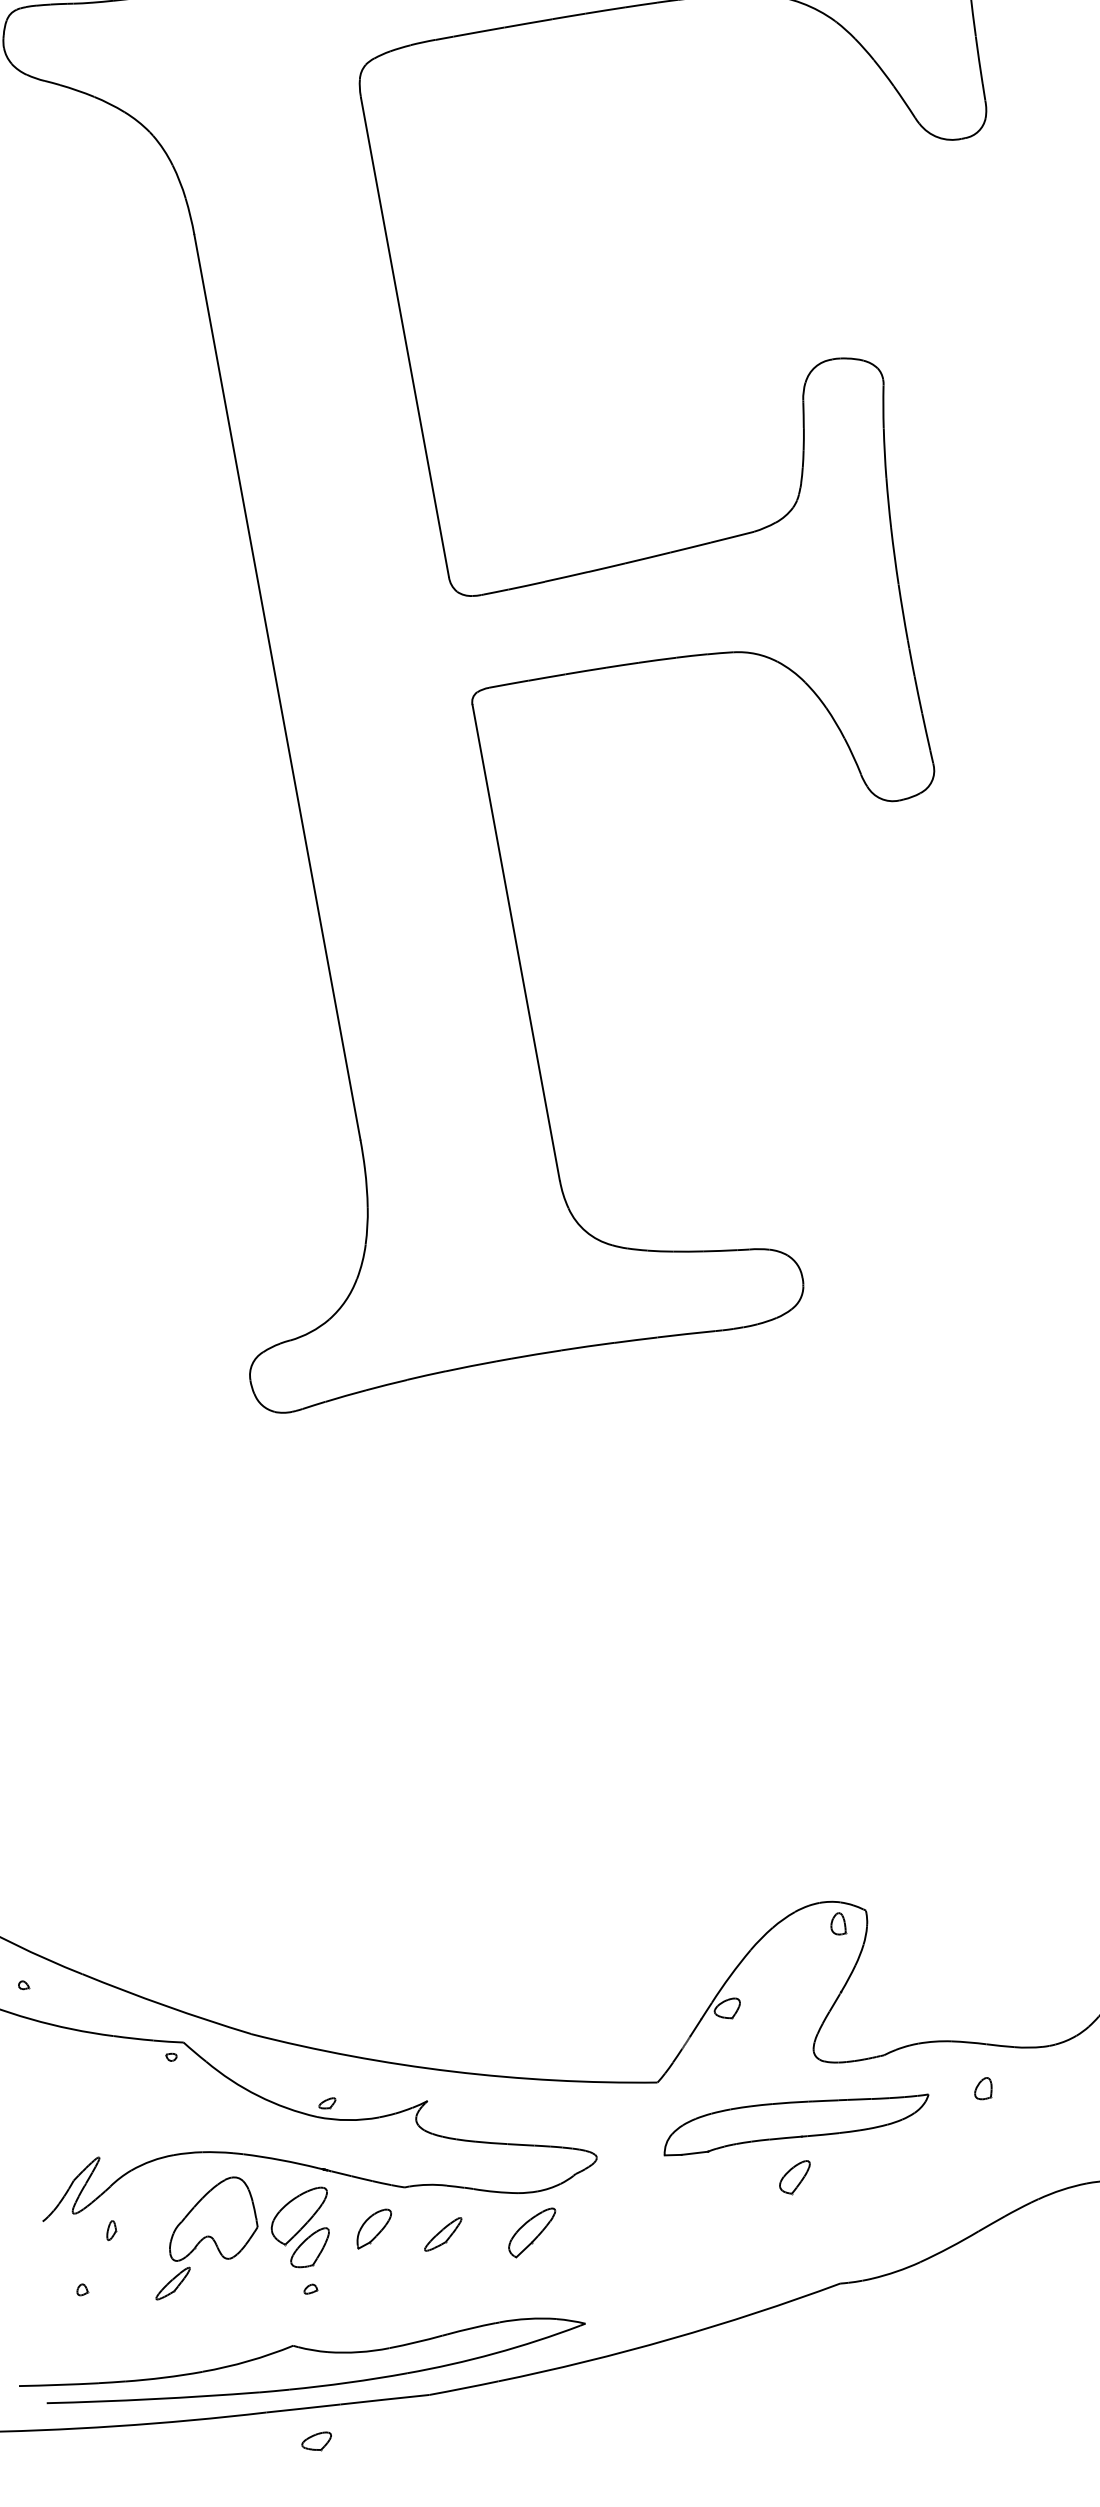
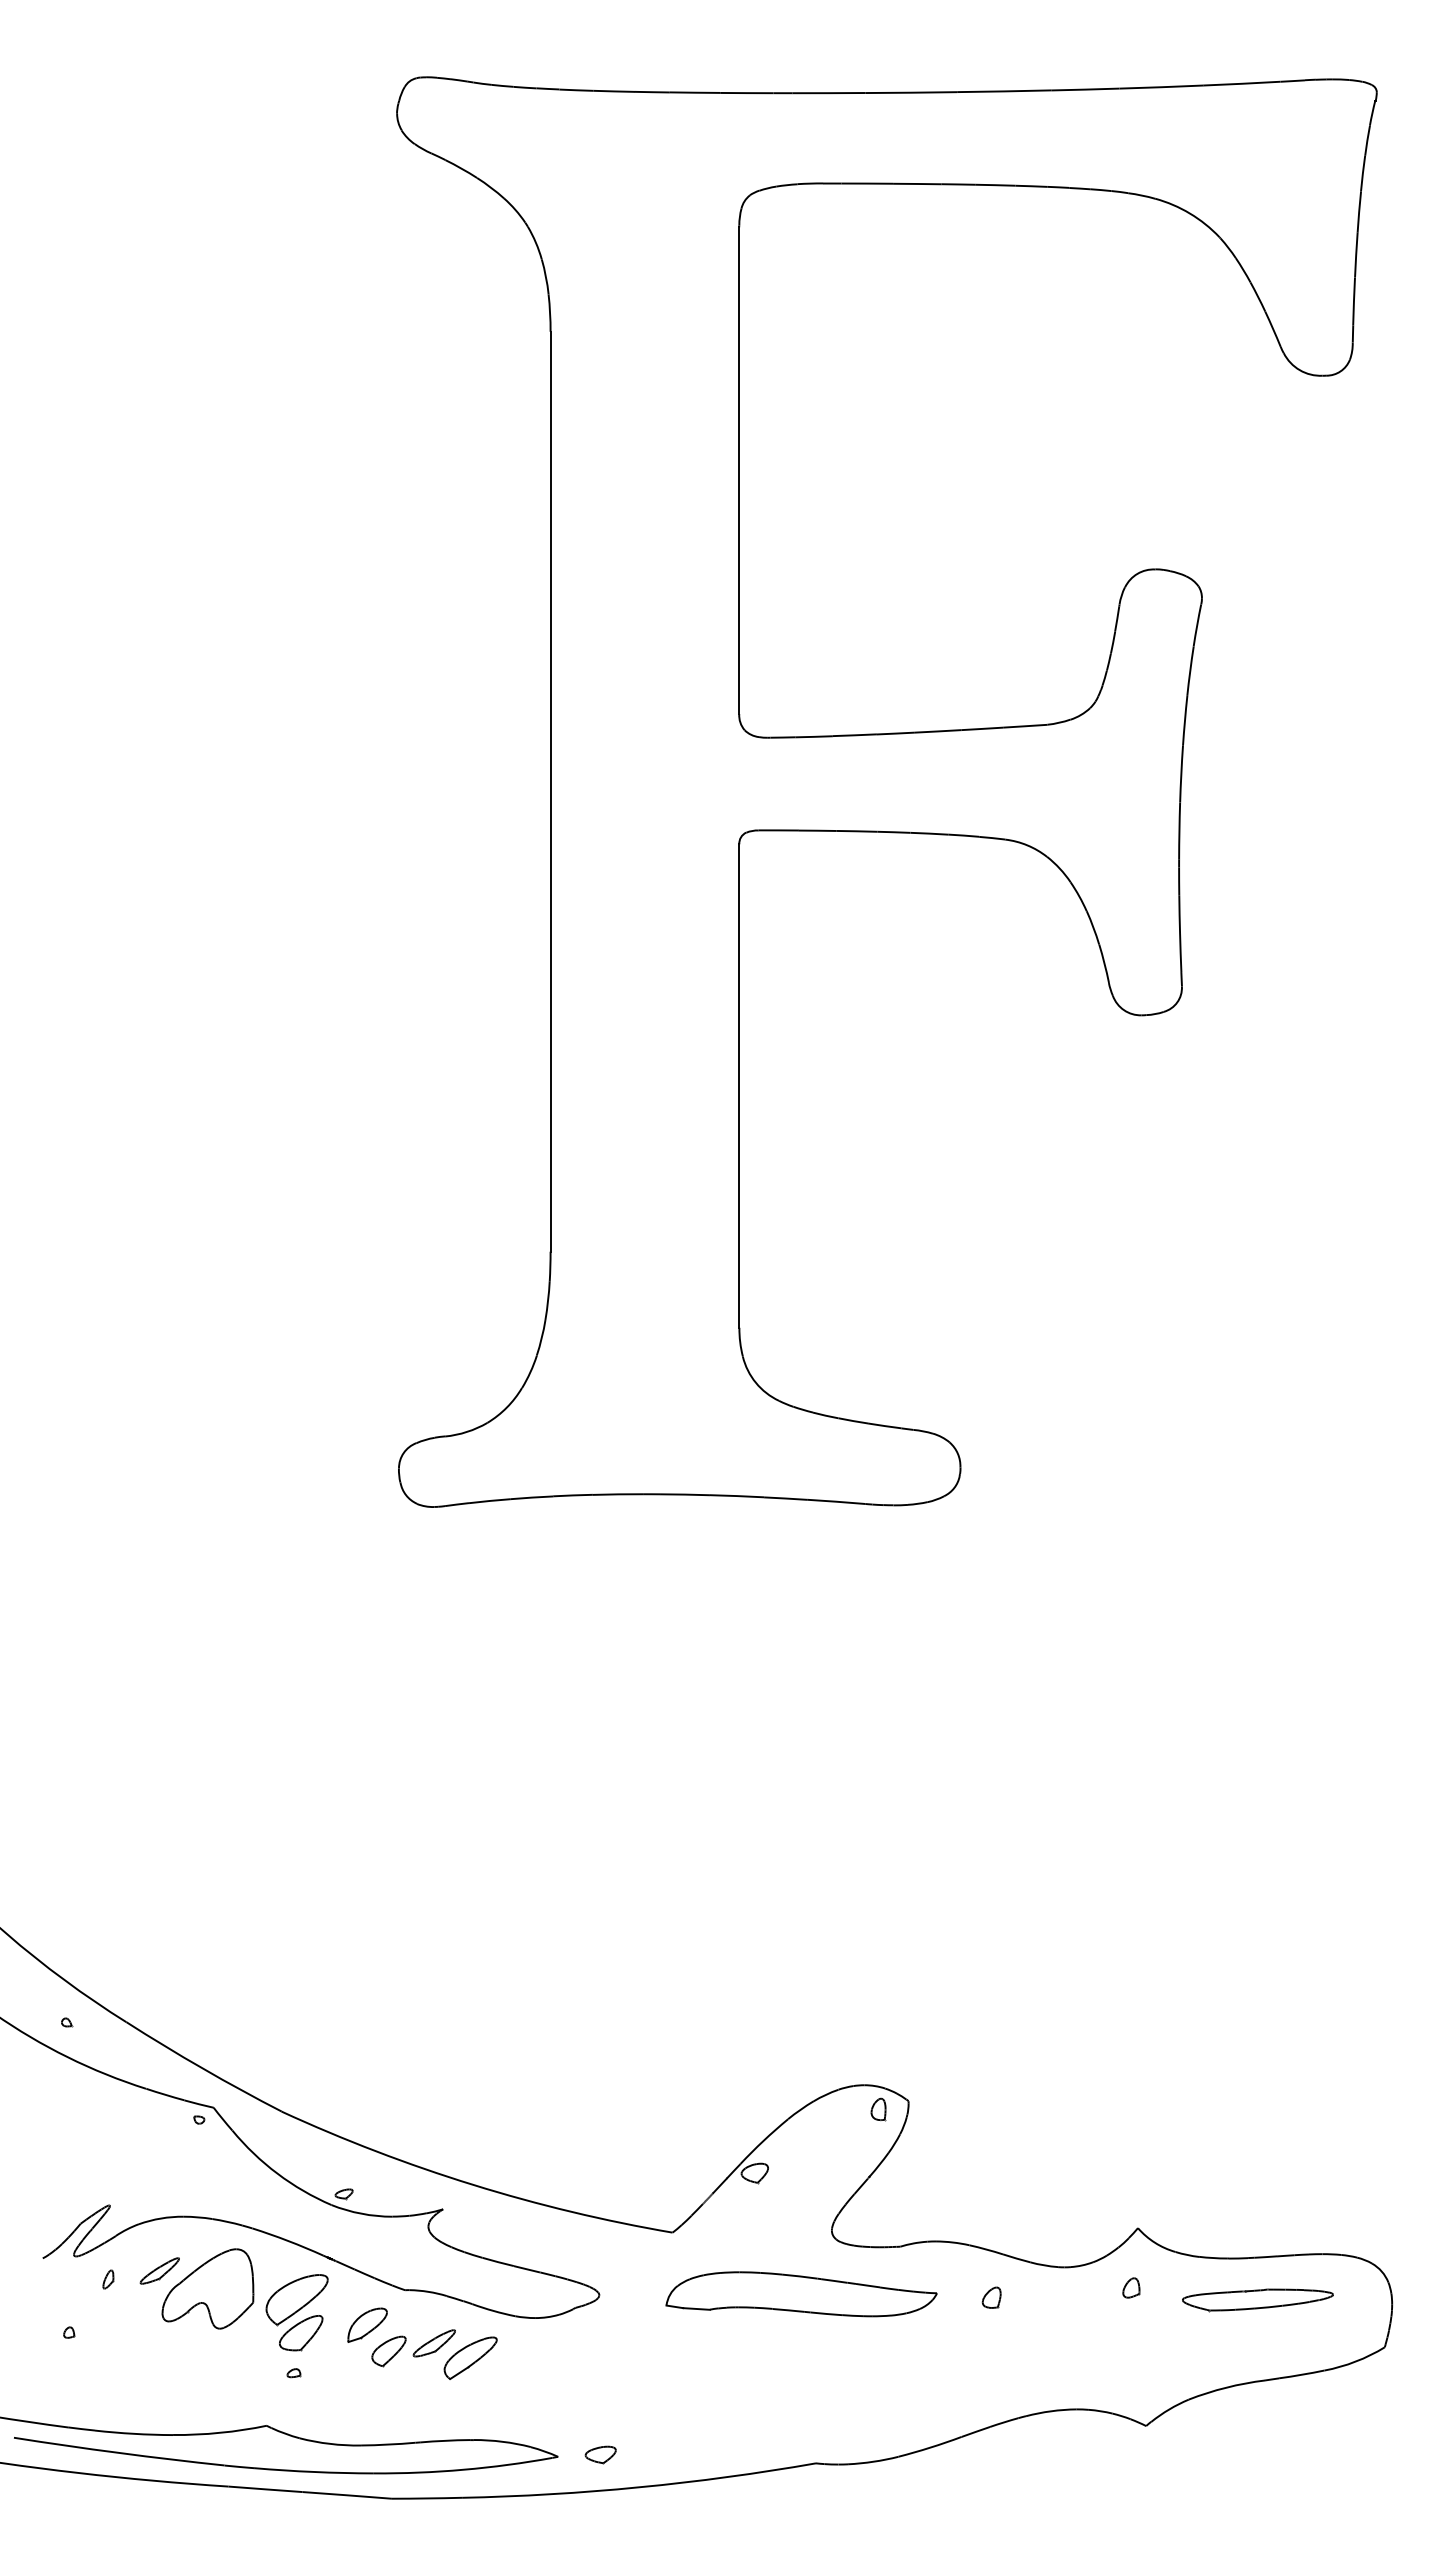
part: (794, 2178) -> (388, 2351), moved
part: (532, 2232) -> (470, 2357), moved
part: (172, 2283) -> (159, 2270), moved
part: (316, 2441) -> (600, 2454), moved

